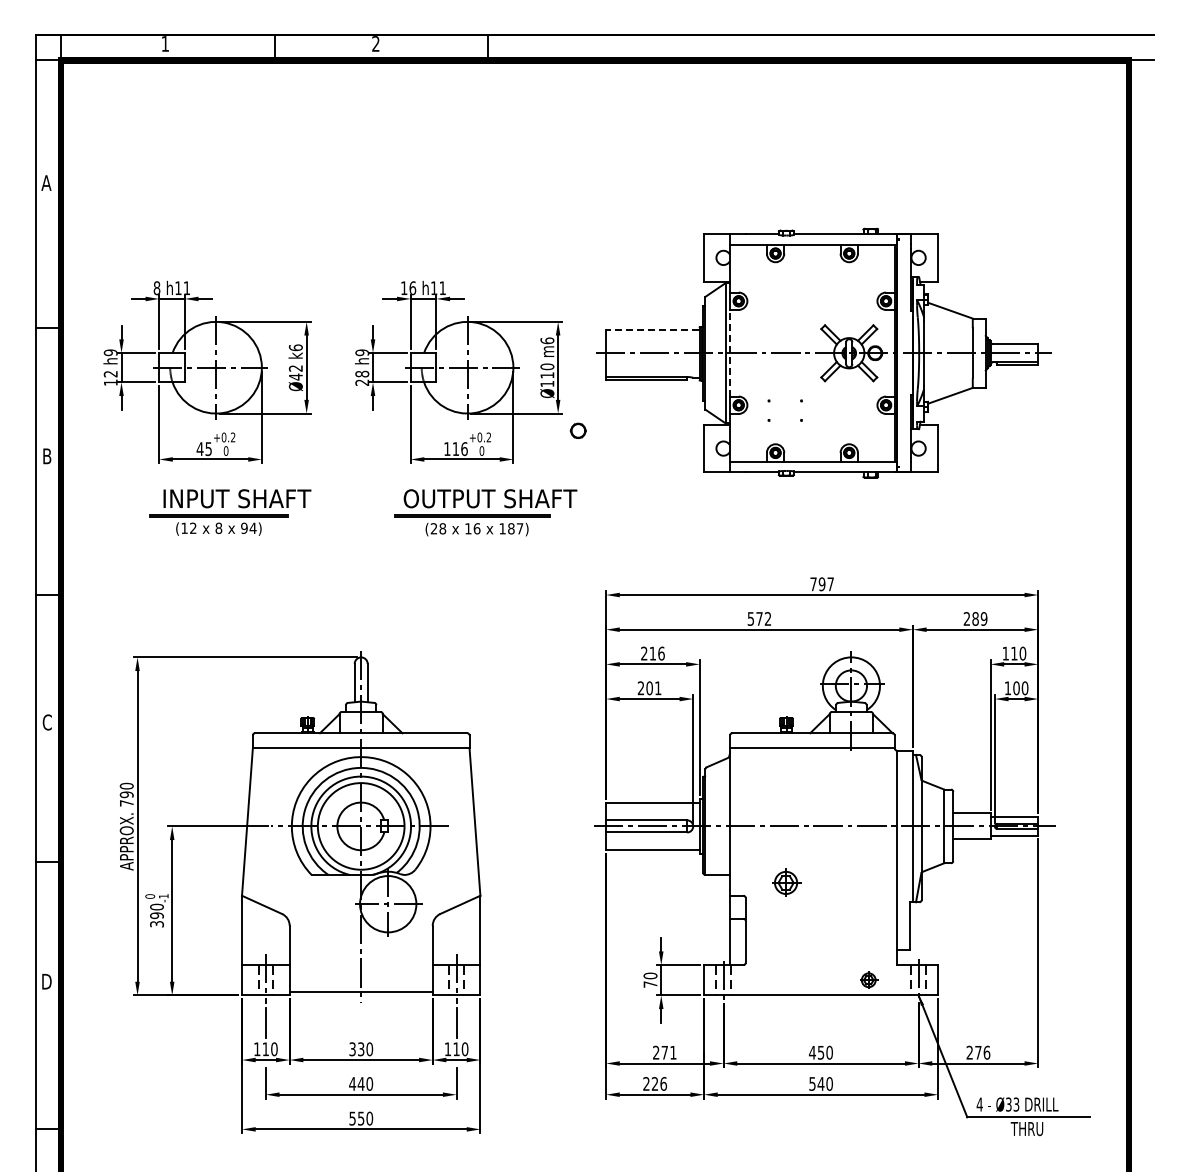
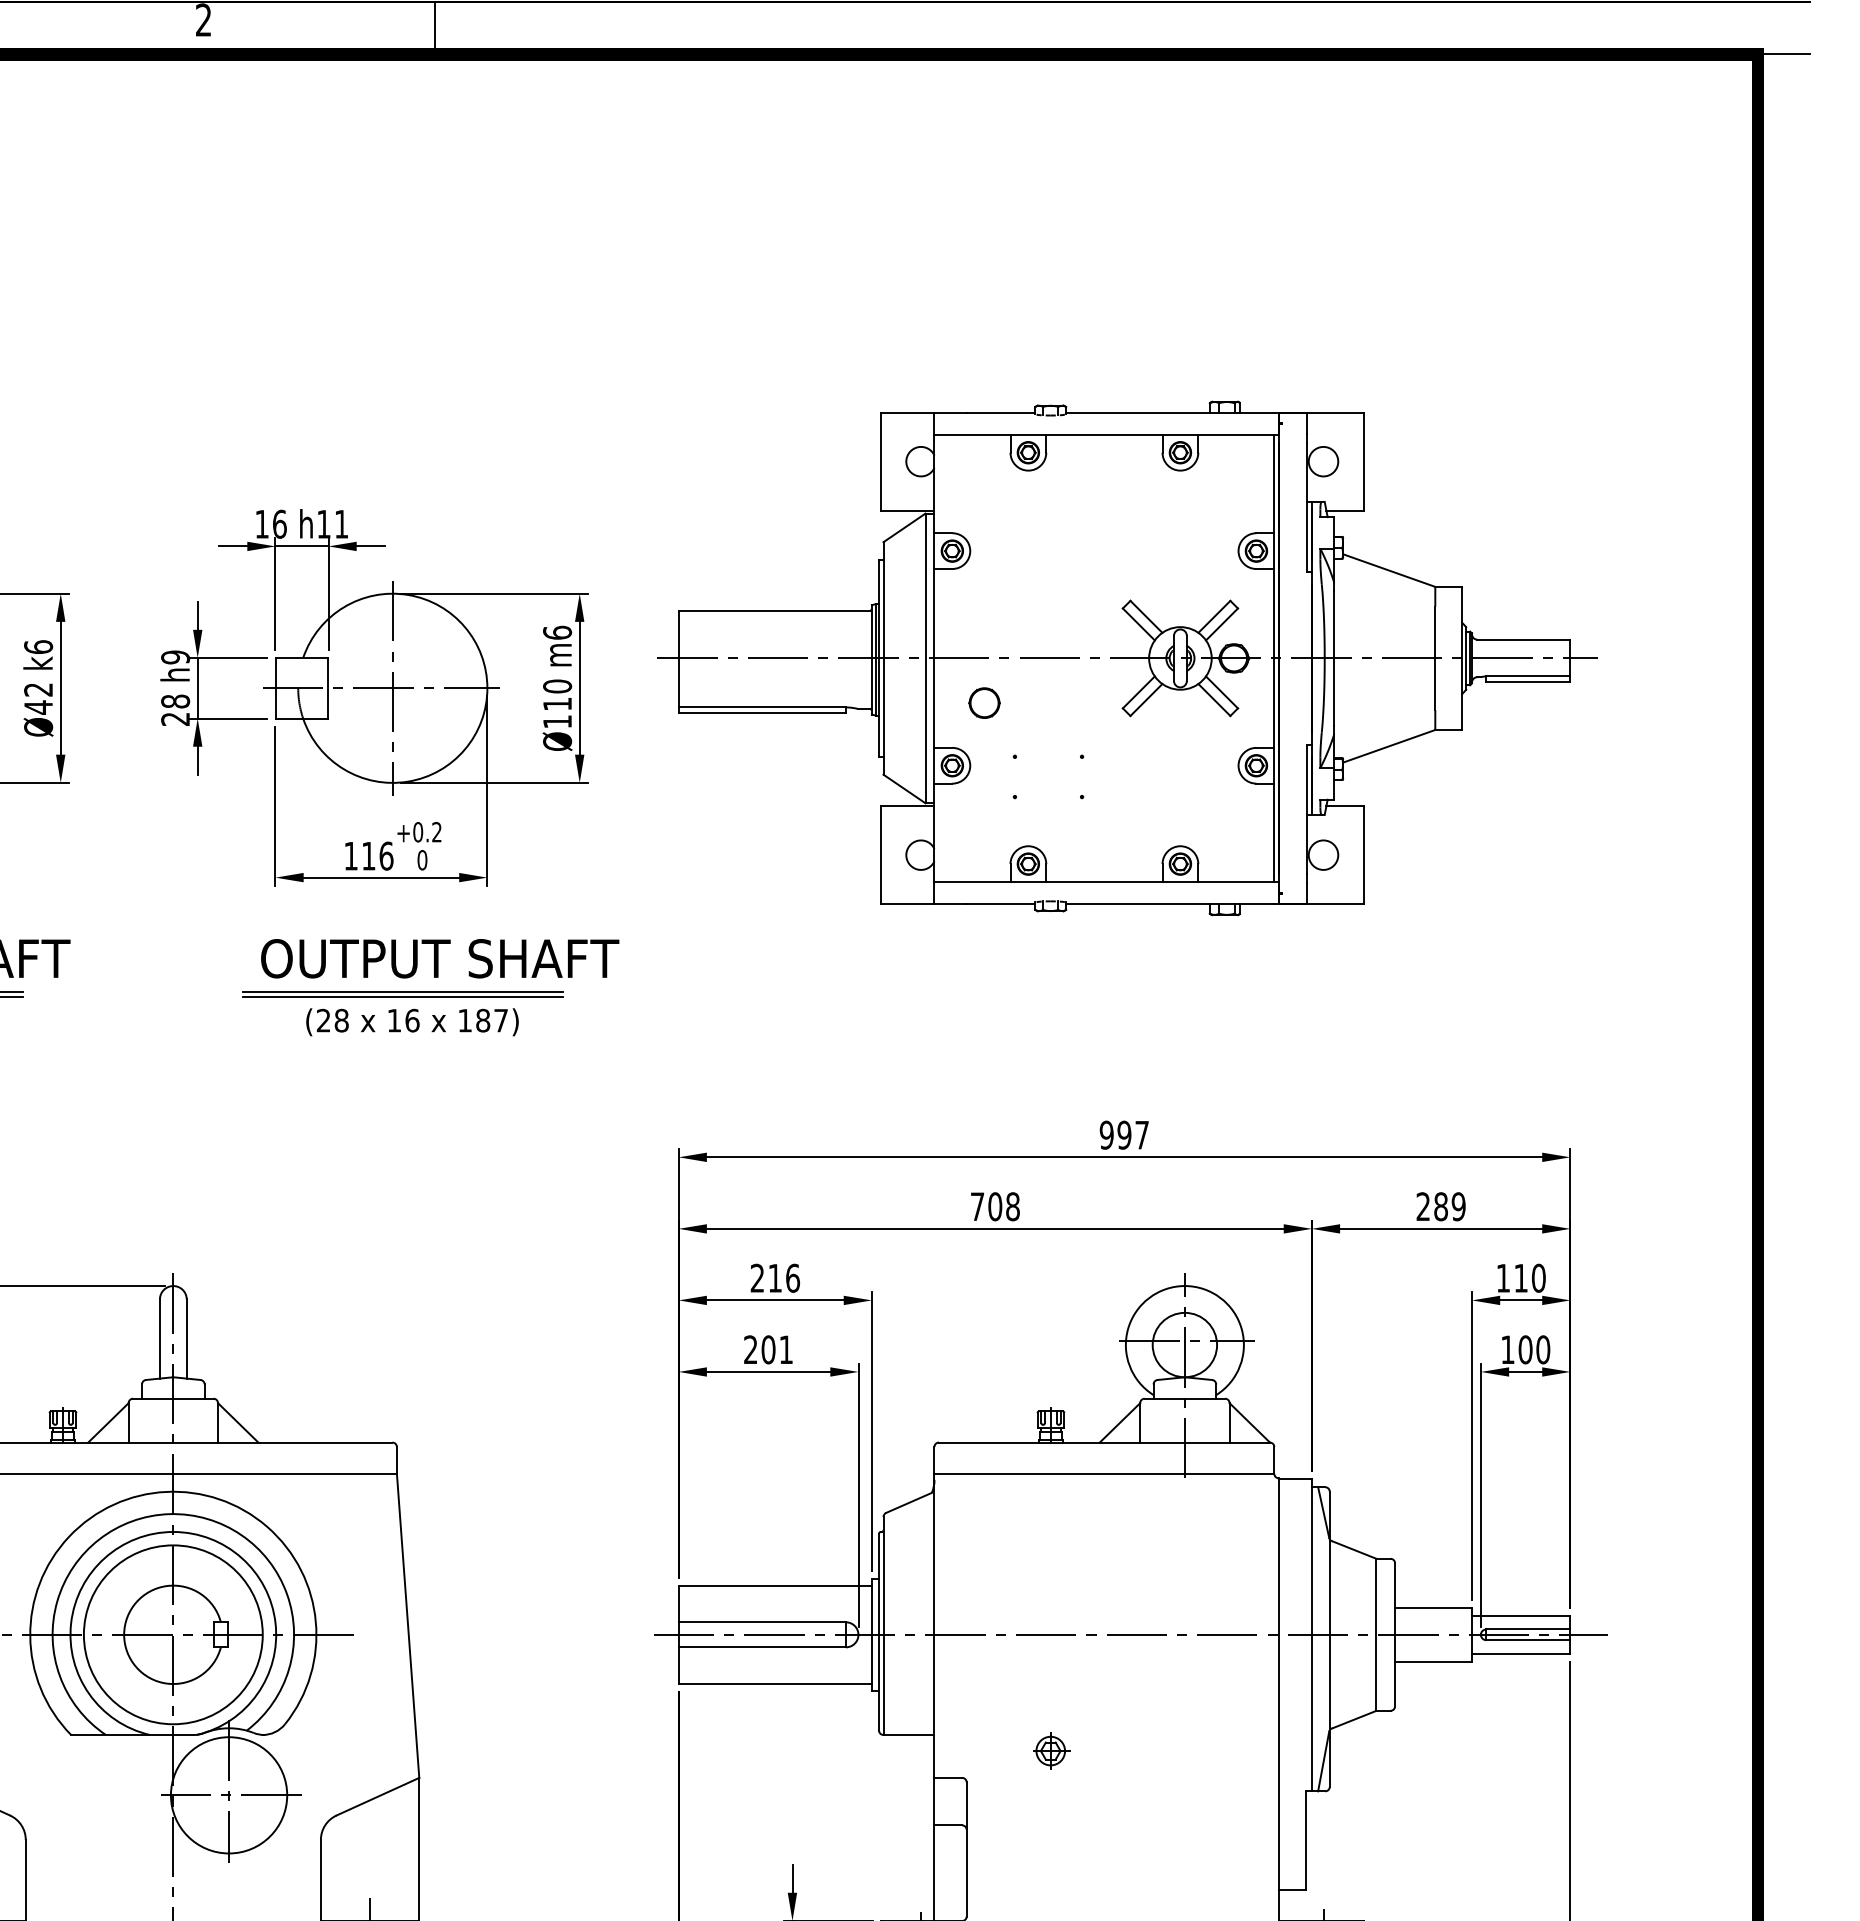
line: (652, 330) -> (774, 611), dashed -> solid
line: (730, 352) -> (935, 656), dashed -> solid
part: (577, 430) -> (982, 702), moved
text: (813, 584) -> (1106, 1135), 797 -> 997
text: (759, 618) -> (995, 1205), 572 -> 708
part: (786, 882) -> (1050, 1750), size x0.62

